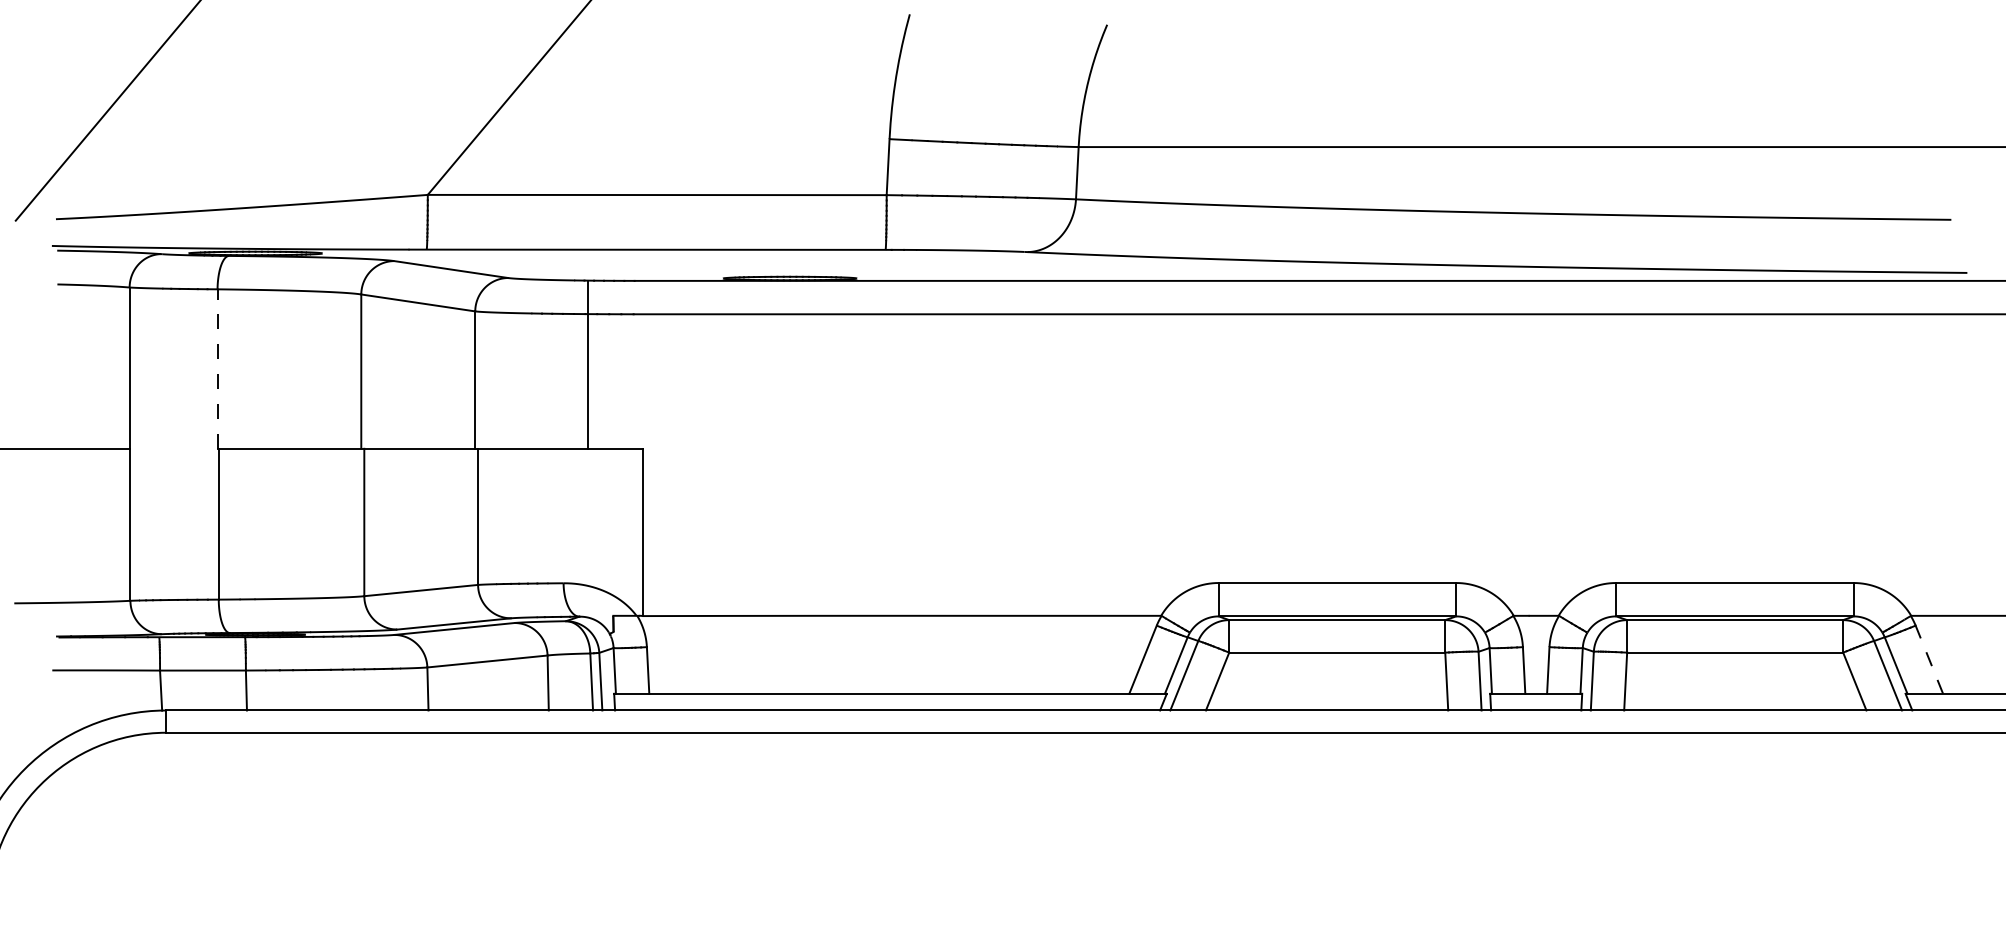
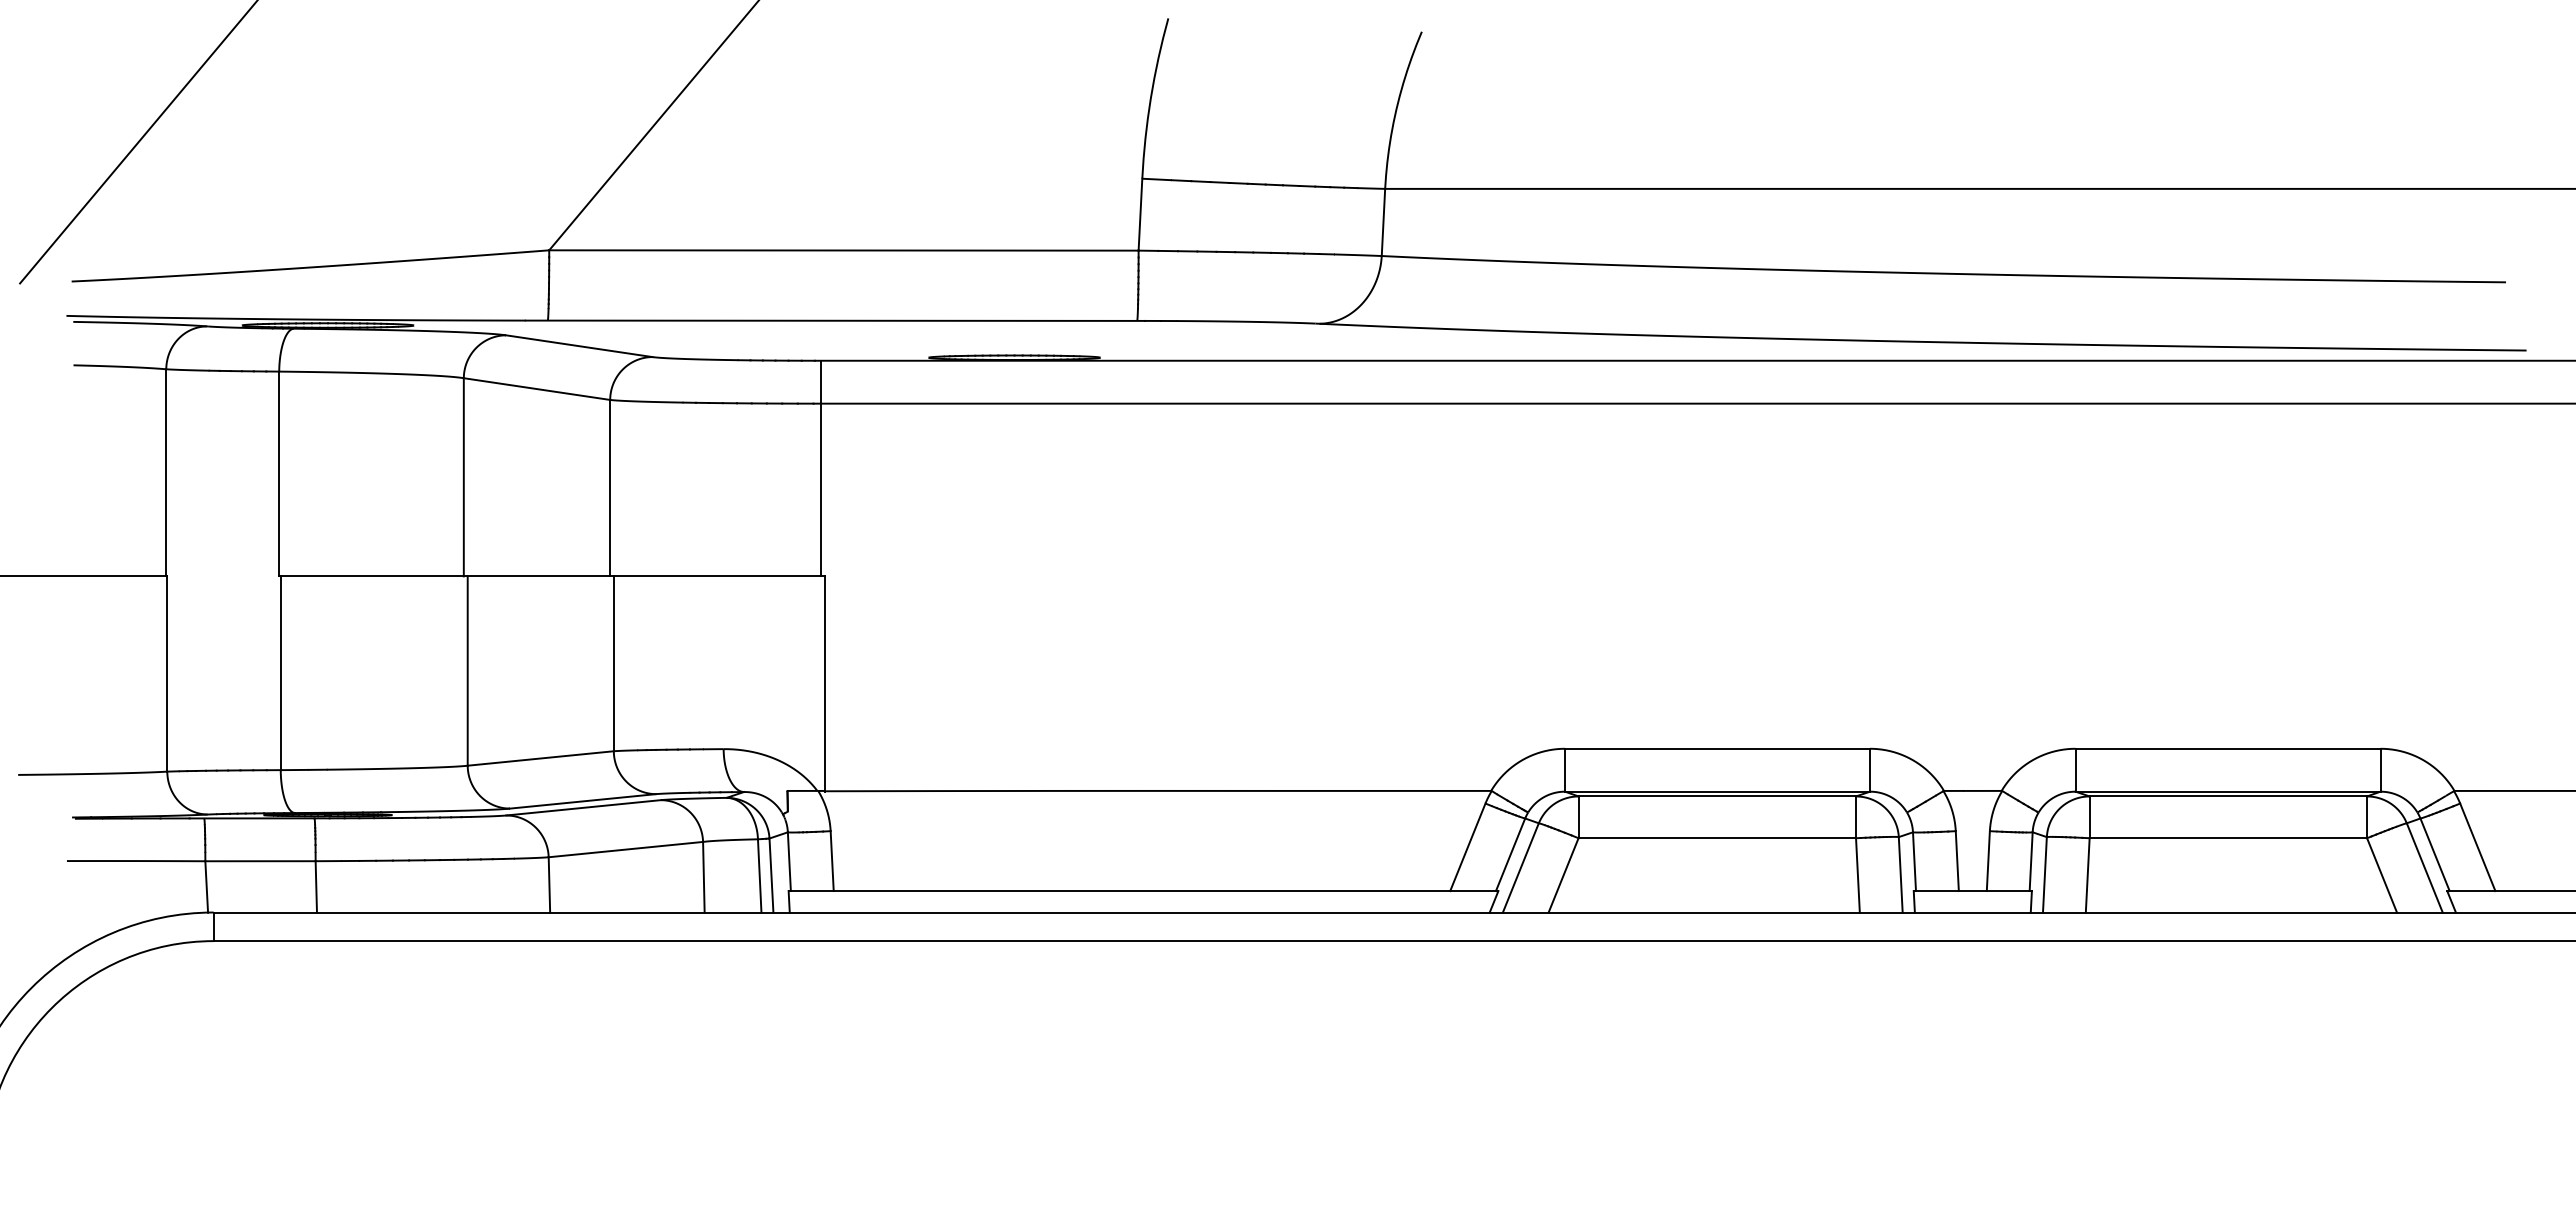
line: (587, 364) -> (821, 468), moved
line: (217, 368) -> (279, 473), dashed -> solid
line: (1929, 659) -> (2477, 846), dashed -> solid

